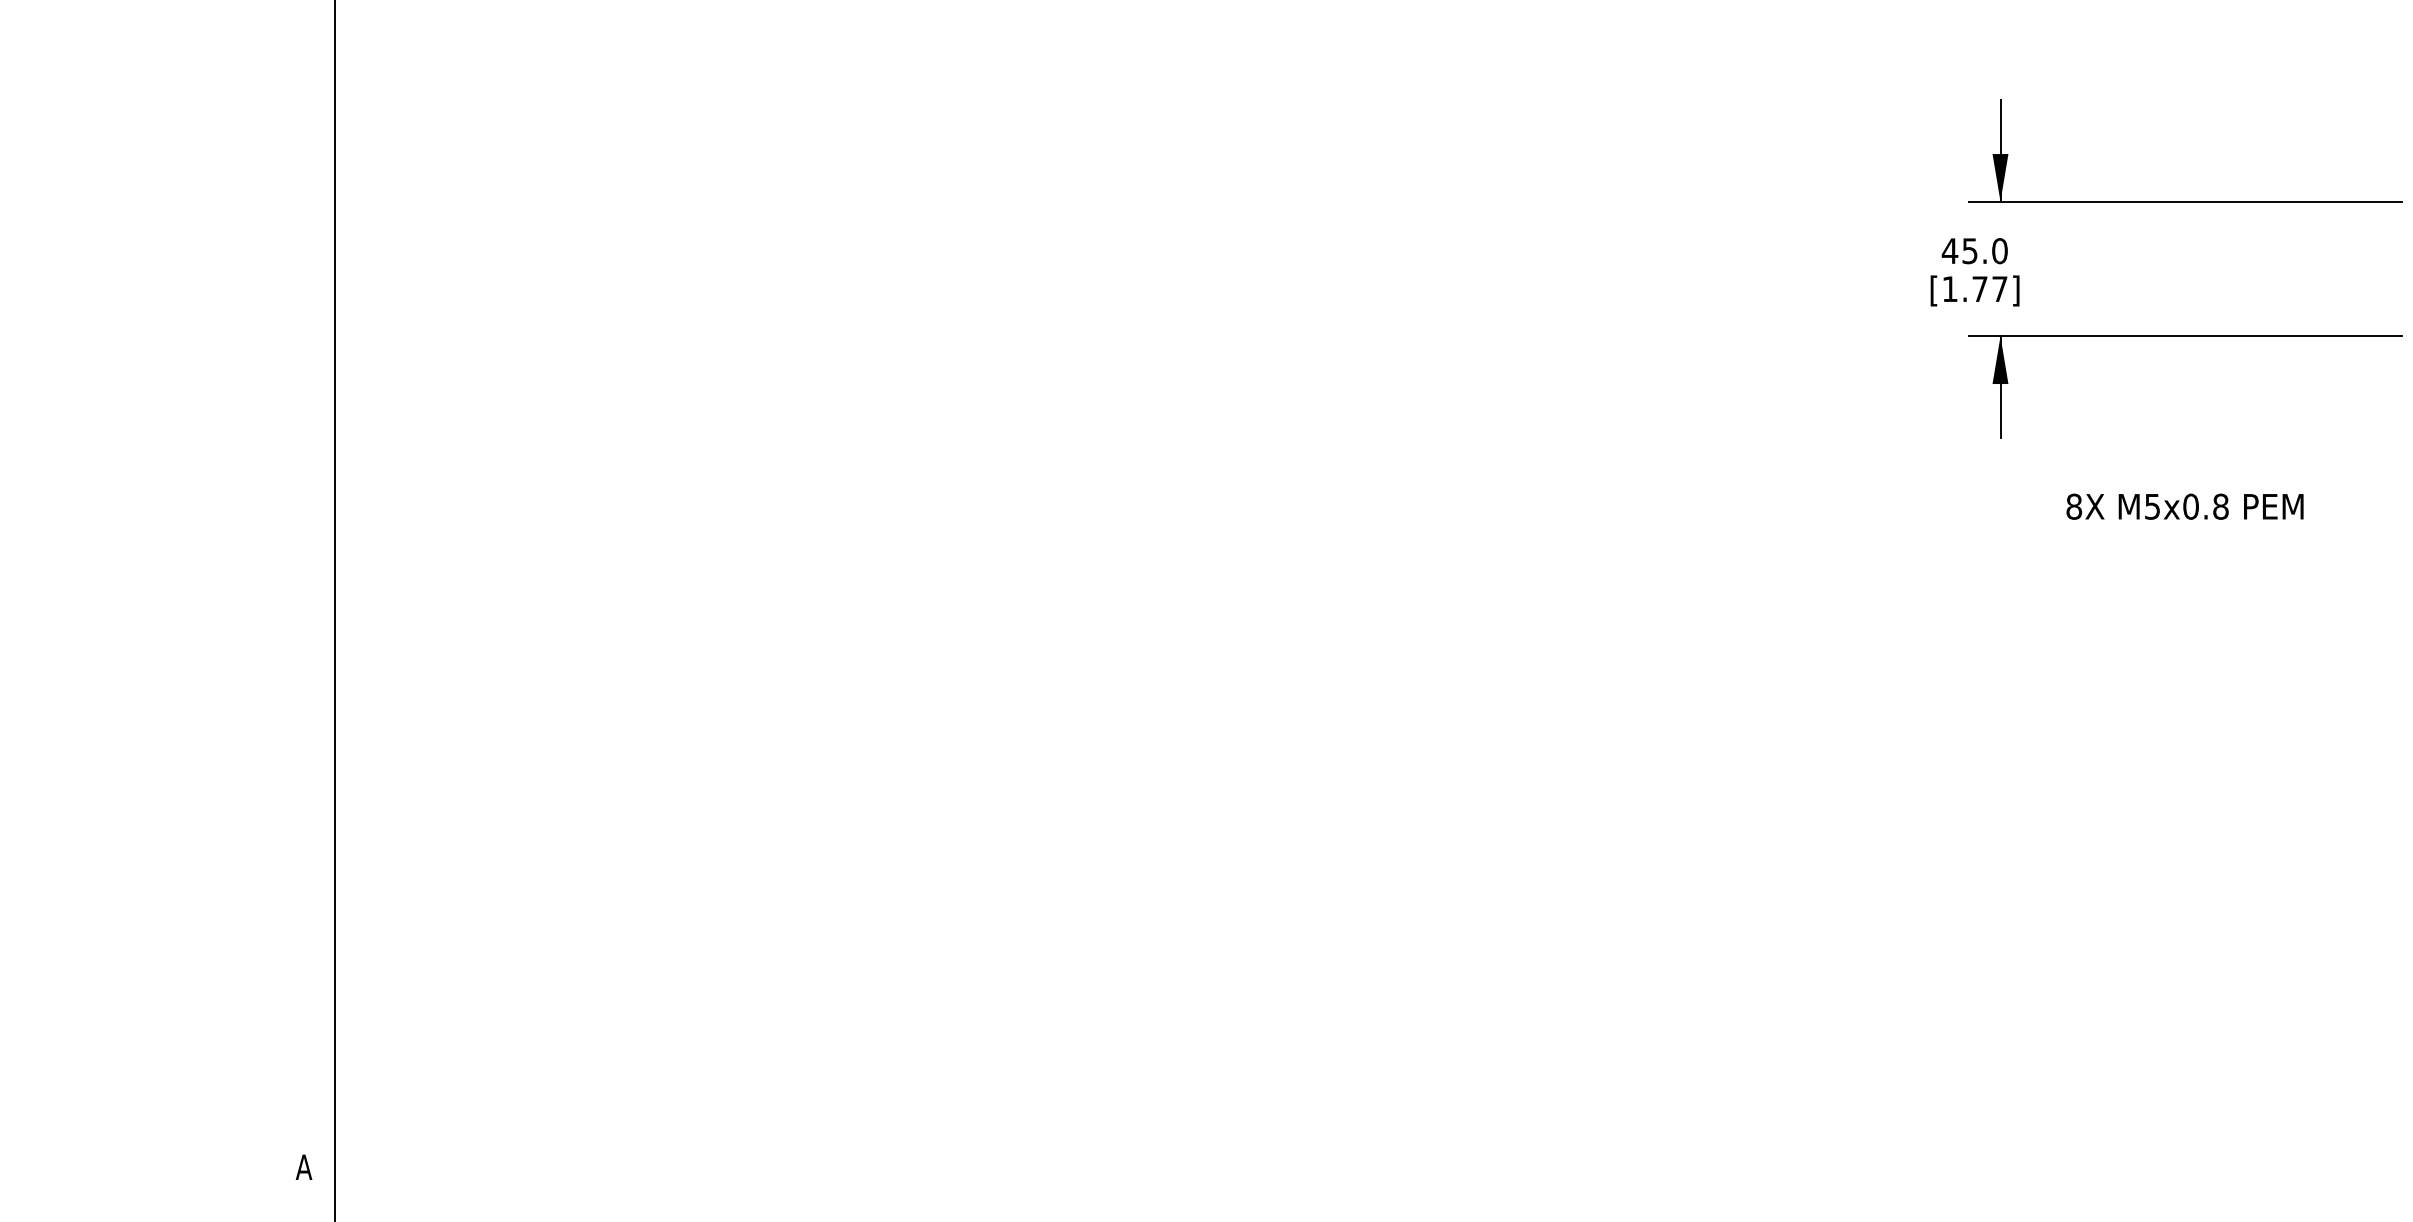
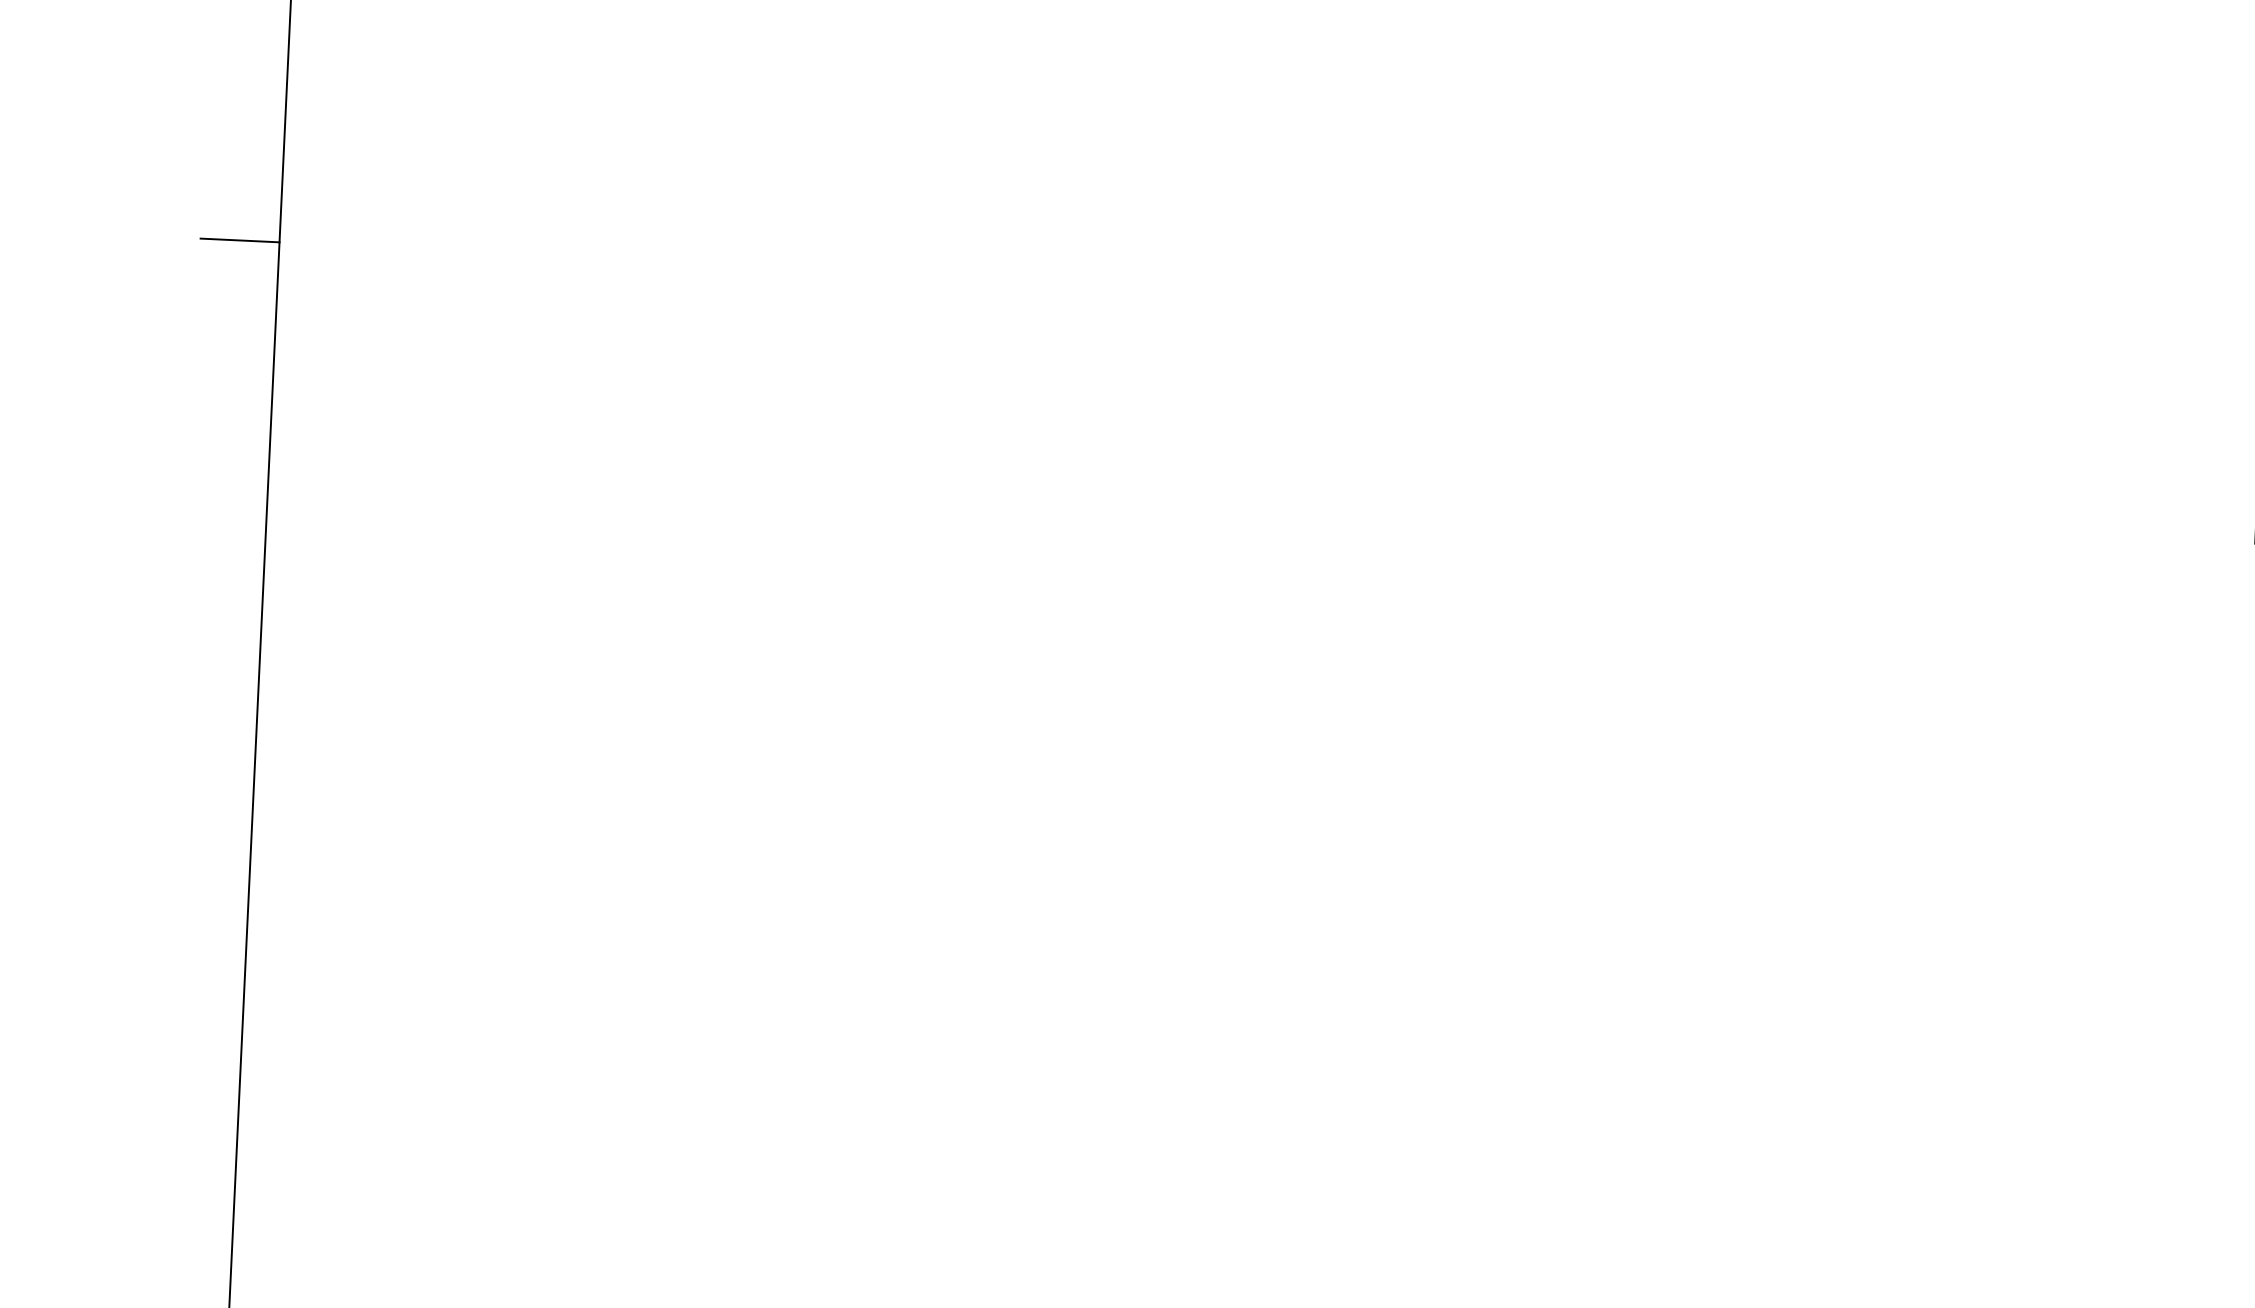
line: (302, 138) -> (239, 240), added

